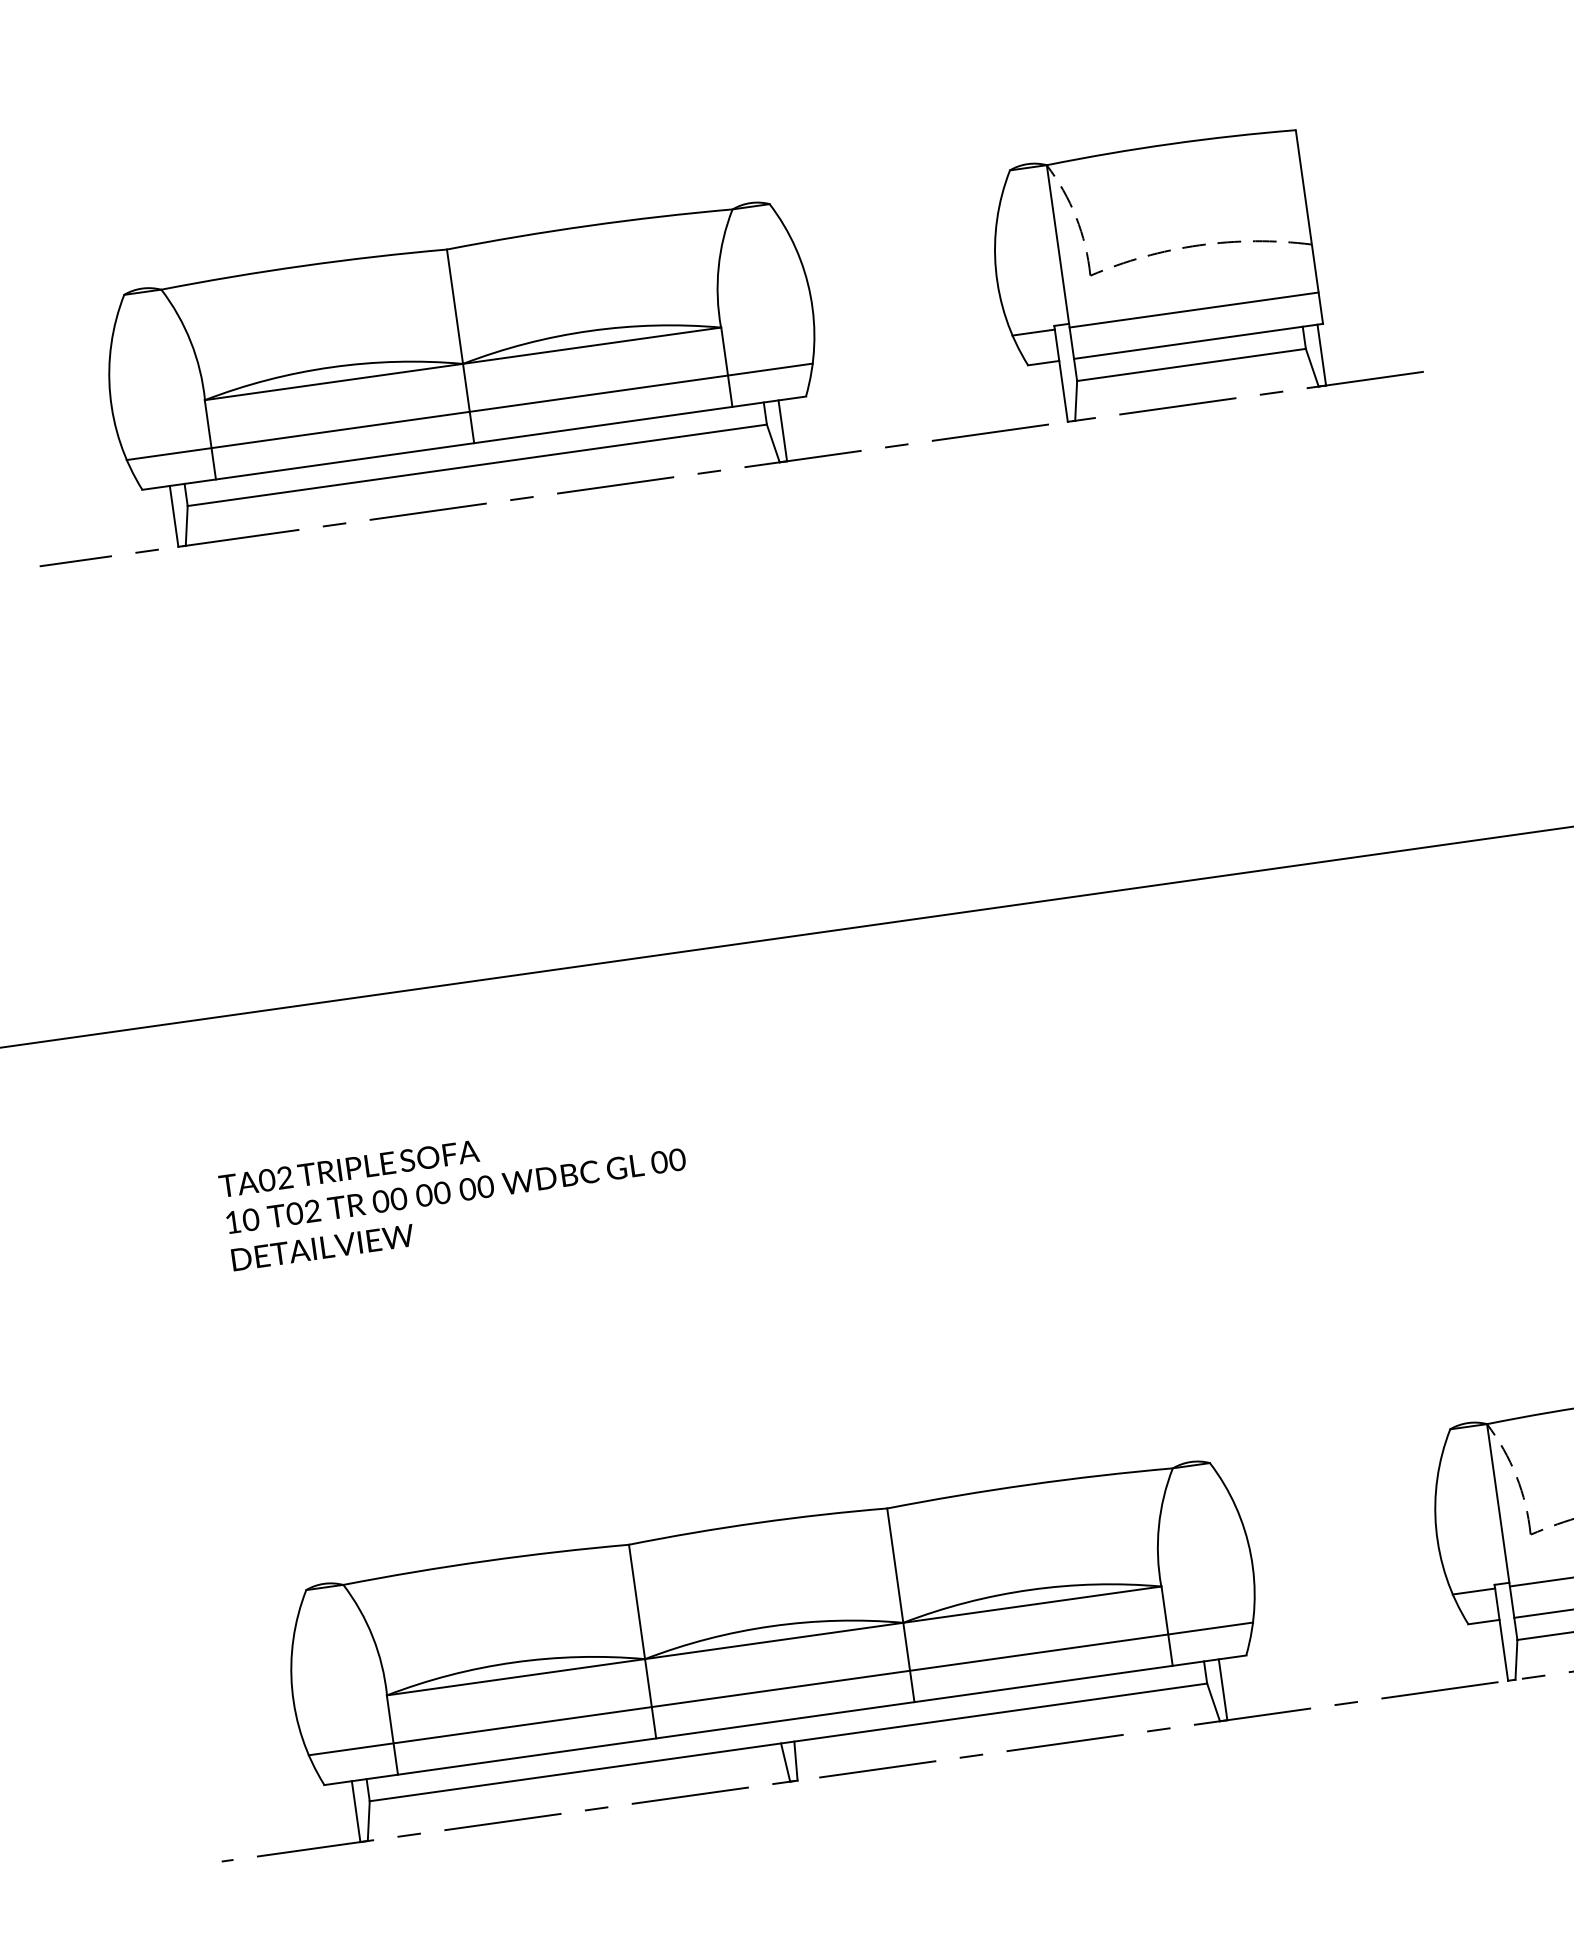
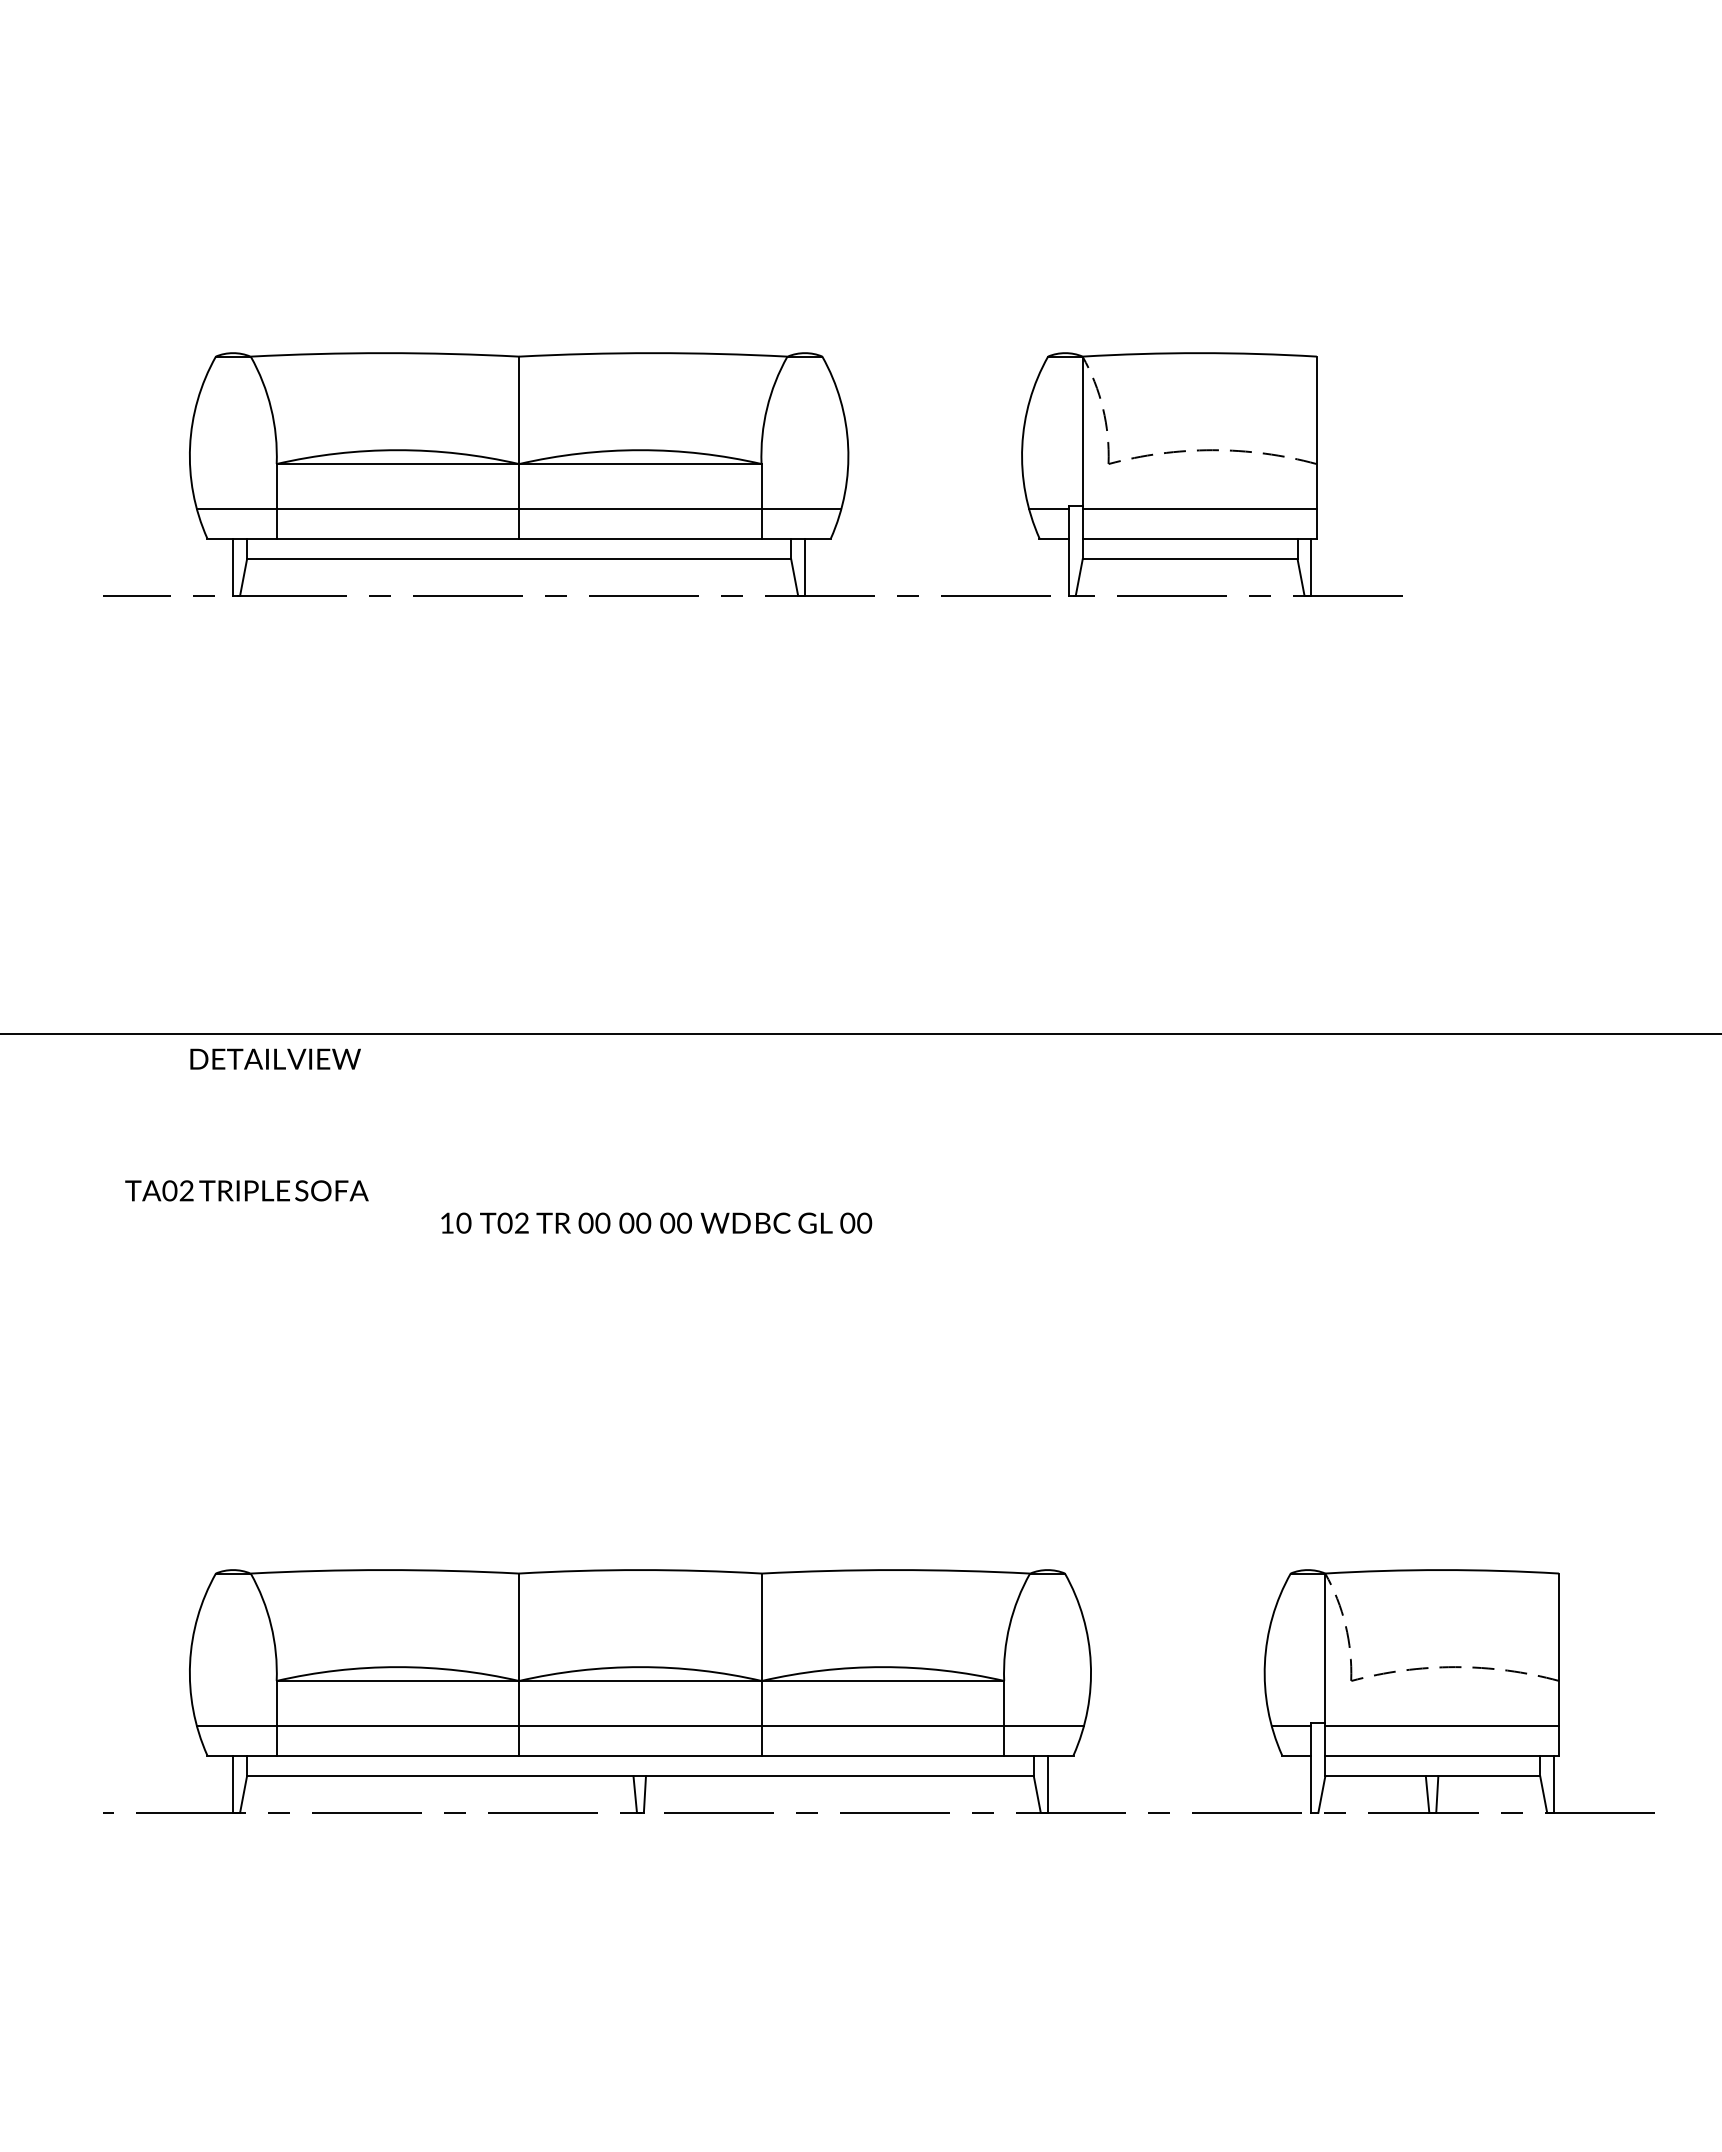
text: (348, 1168) -> (246, 1190), moved
text: (455, 1190) -> (656, 1222), moved
text: (322, 1246) -> (275, 1058), moved

